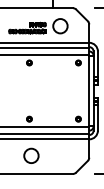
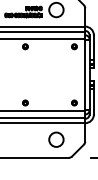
circle: (31, 155) -> (56, 139), moved

